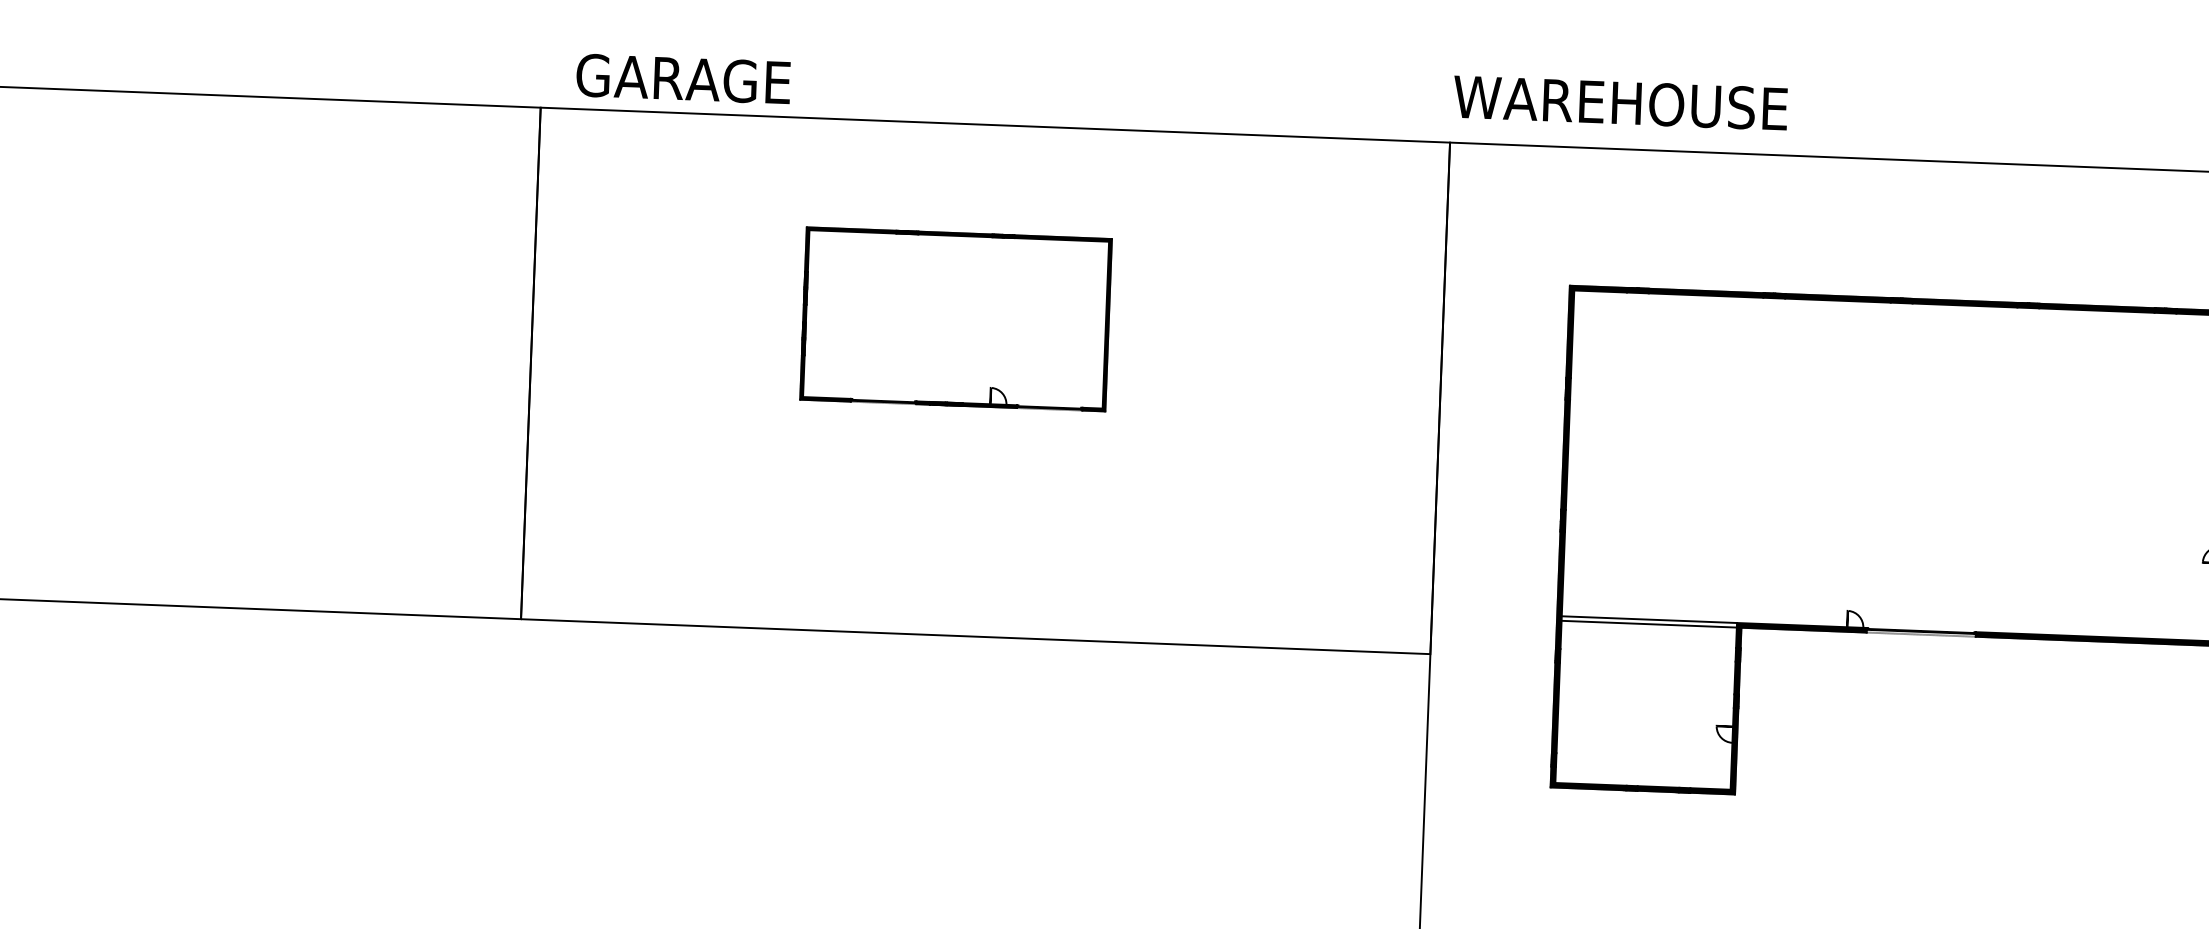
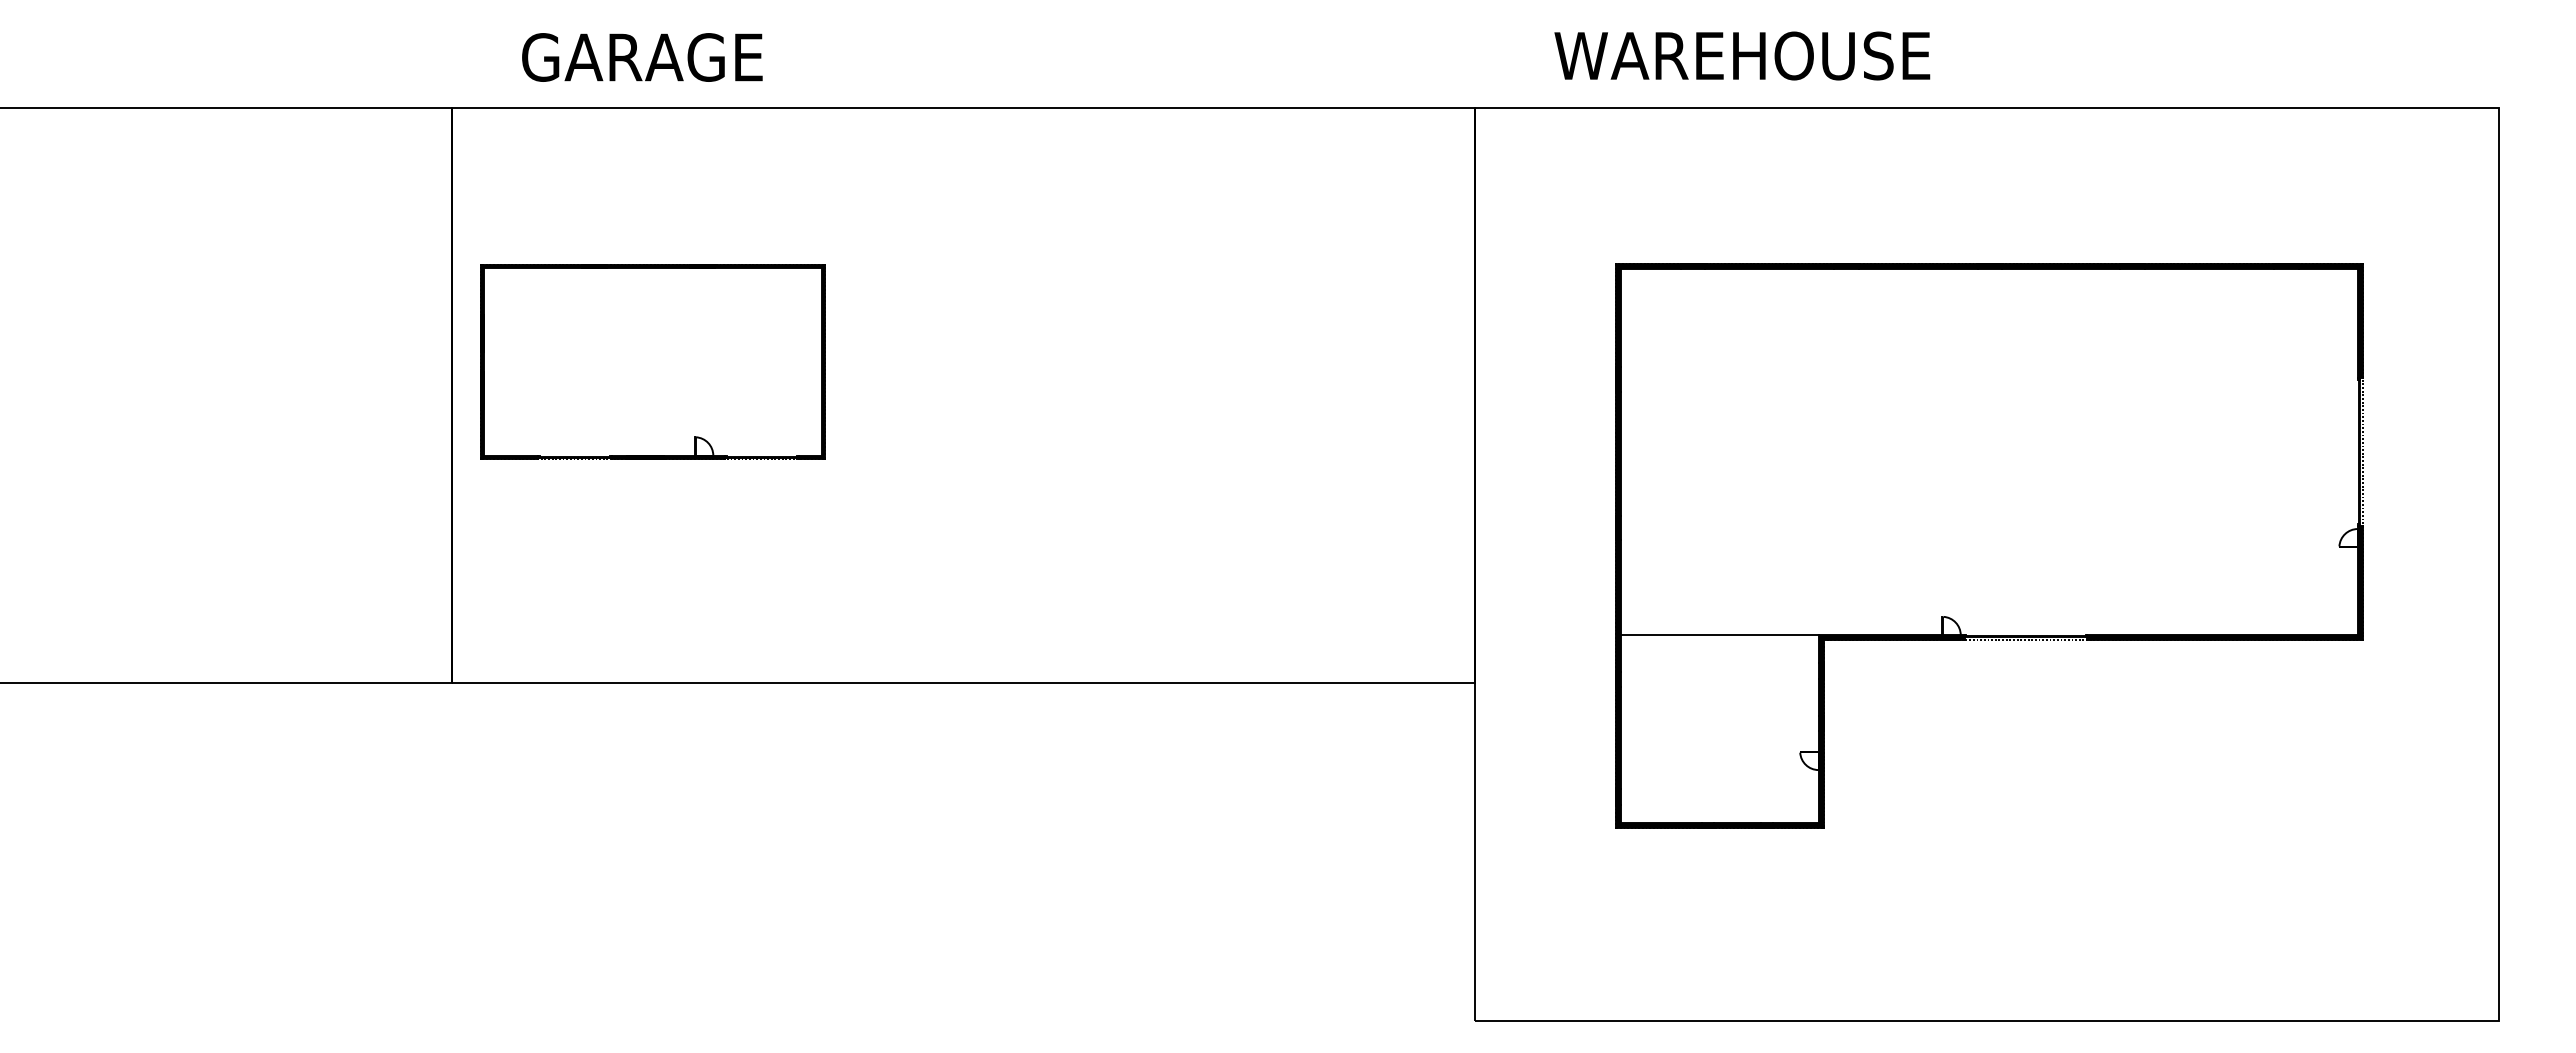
text: (683, 79) -> (642, 57), moved
text: (1620, 102) -> (1742, 55), moved
part: (955, 319) -> (652, 361), moved
line: (1648, 624) -> (1719, 640), removed

